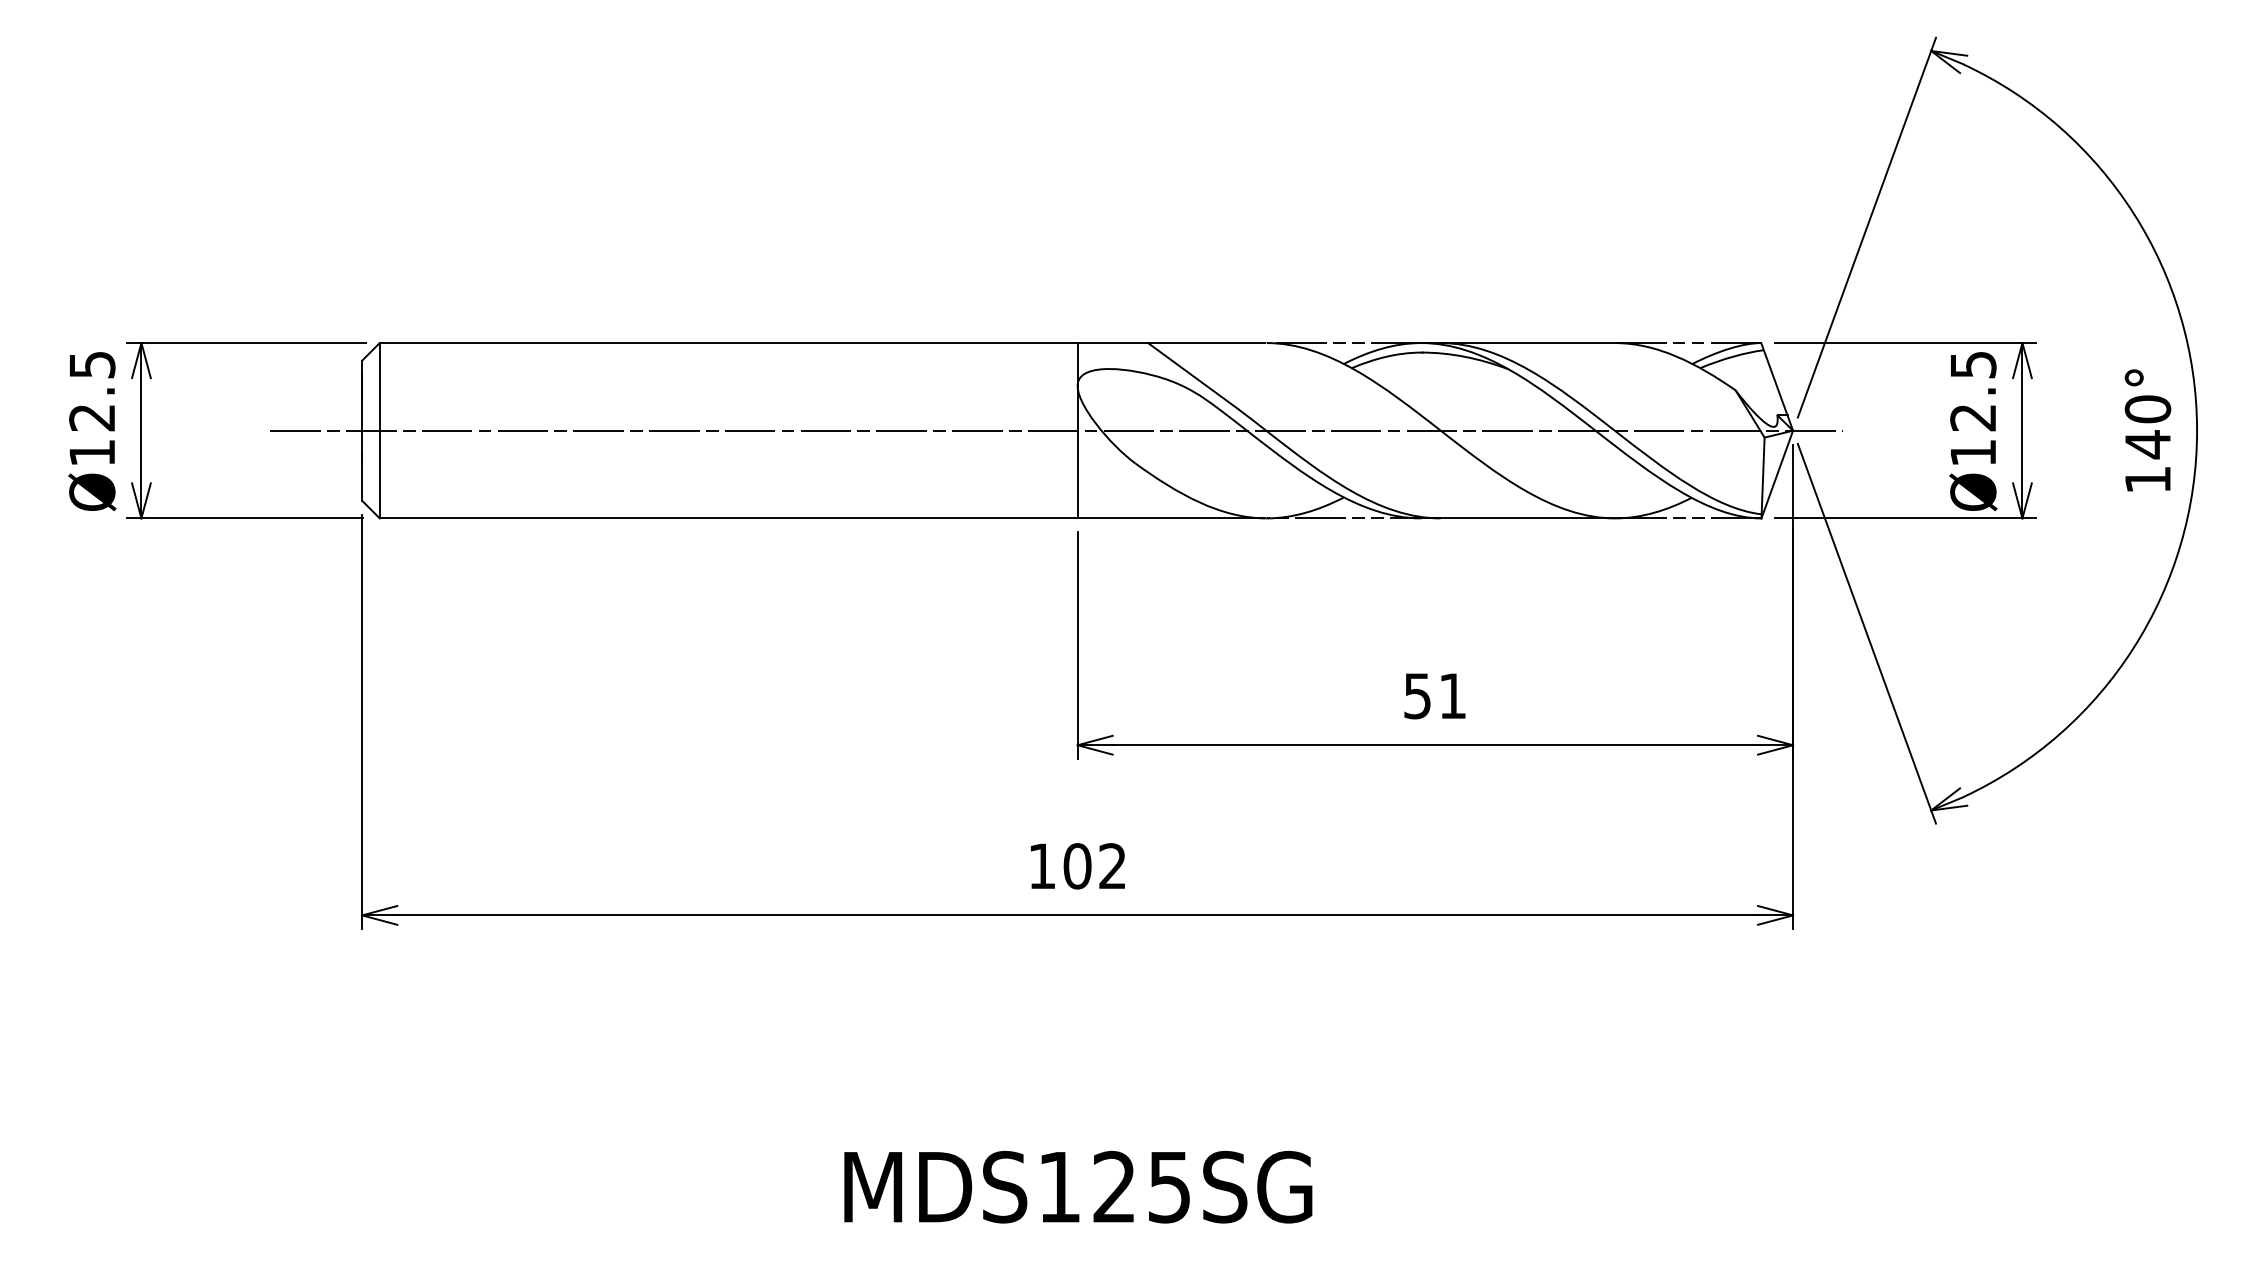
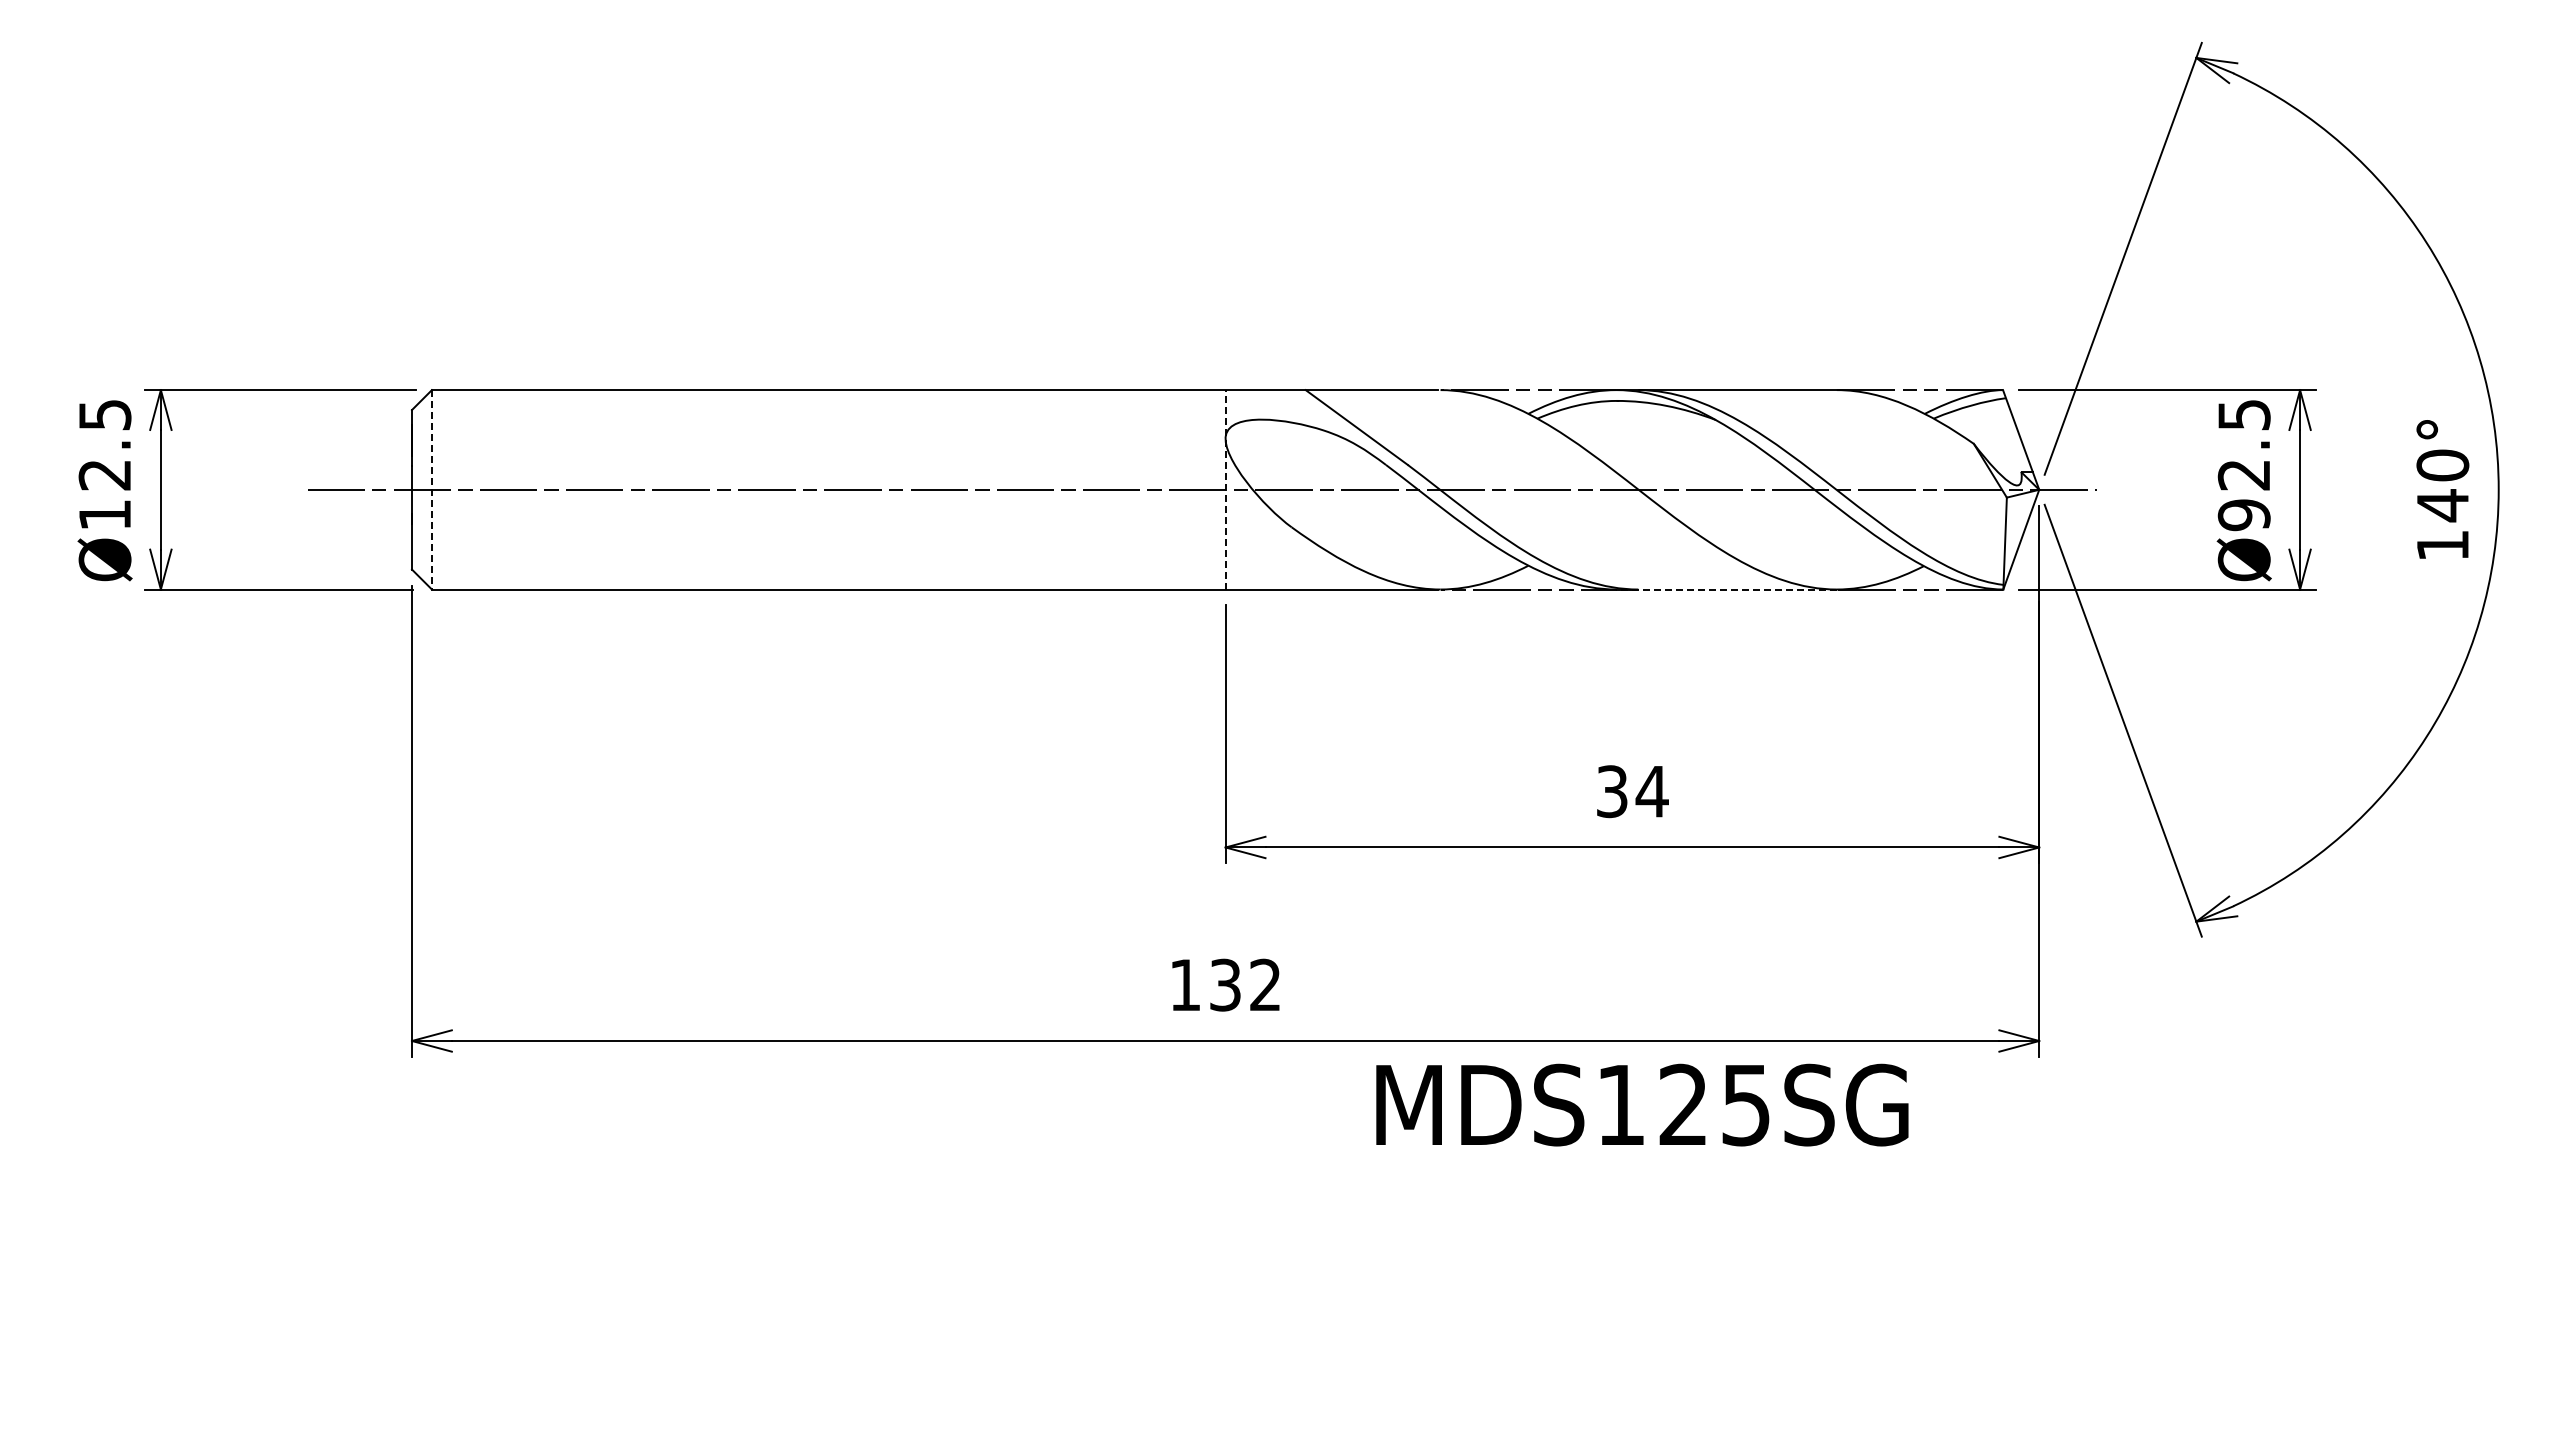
line: (379, 430) -> (431, 489), solid -> dashed
line: (1077, 430) -> (1225, 489), solid -> dashed
text: (1972, 453) -> (2243, 515), Ø12.5 -> Ø92.5
line: (1518, 518) -> (1726, 589), solid -> dashed
text: (1435, 696) -> (1632, 791), 51 -> 34
text: (1077, 865) -> (1225, 984), 102 -> 132
text: (1078, 1186) -> (1642, 1104), moved

